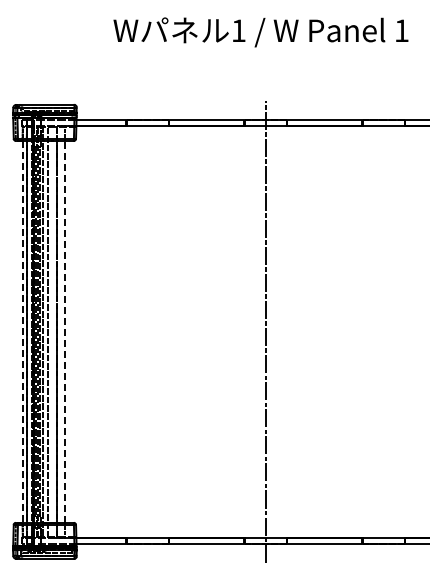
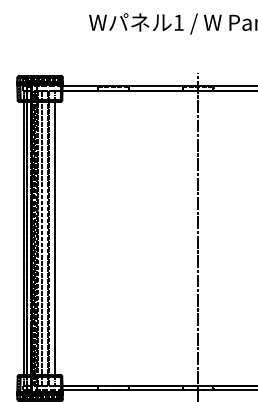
line: (22, 331) -> (23, 238), dashed -> solid
line: (65, 331) -> (54, 238), dashed -> solid

